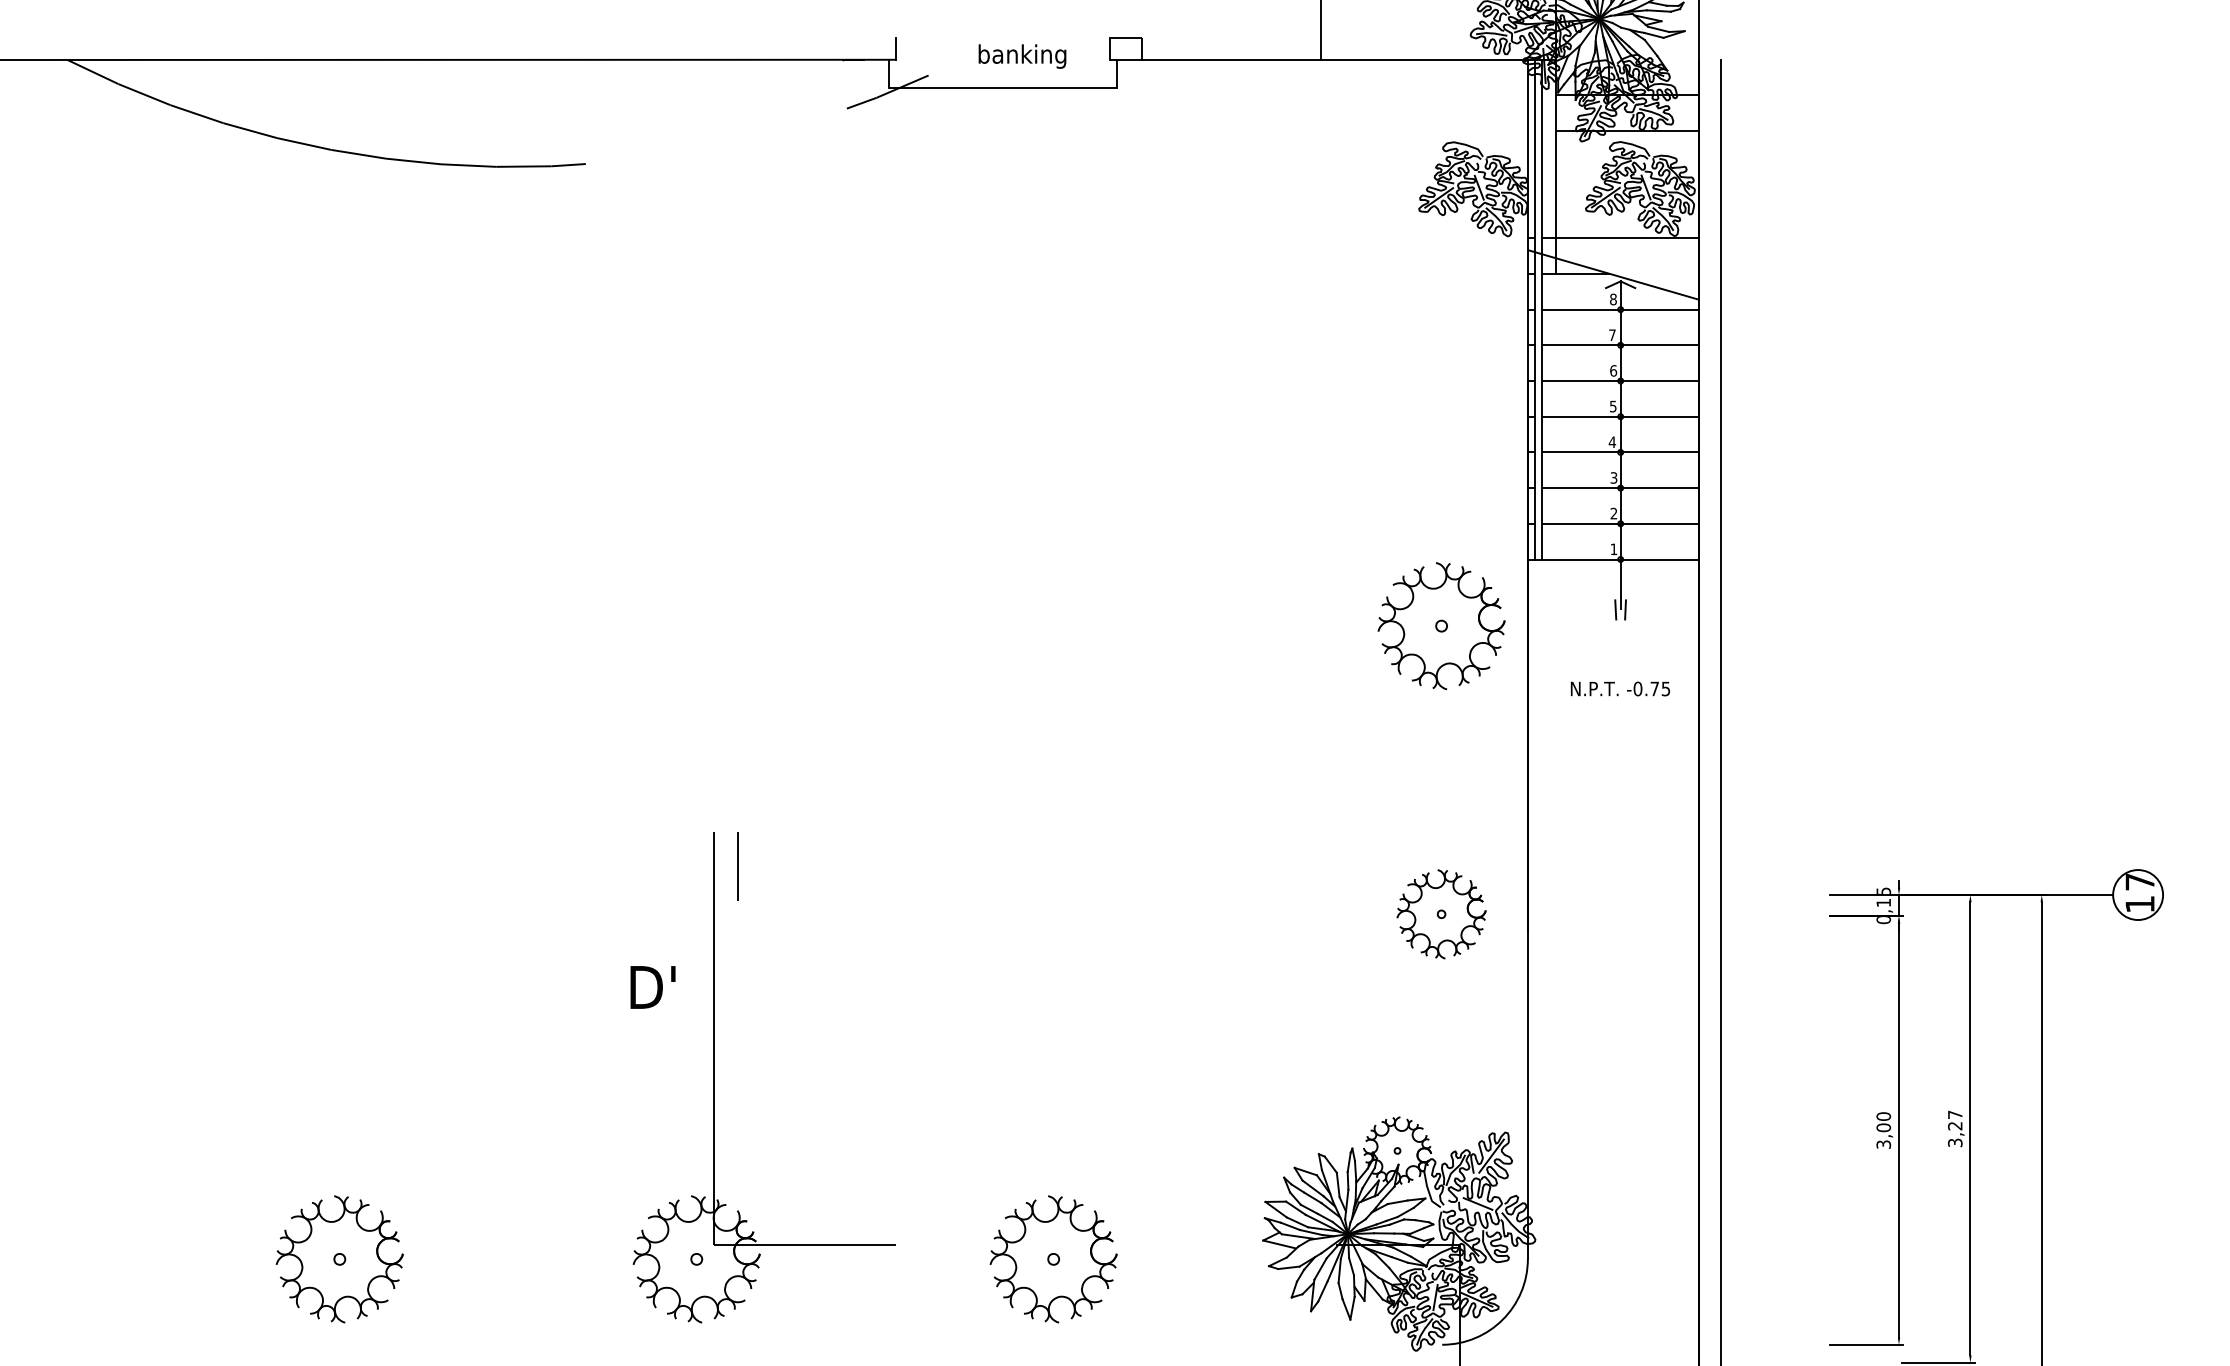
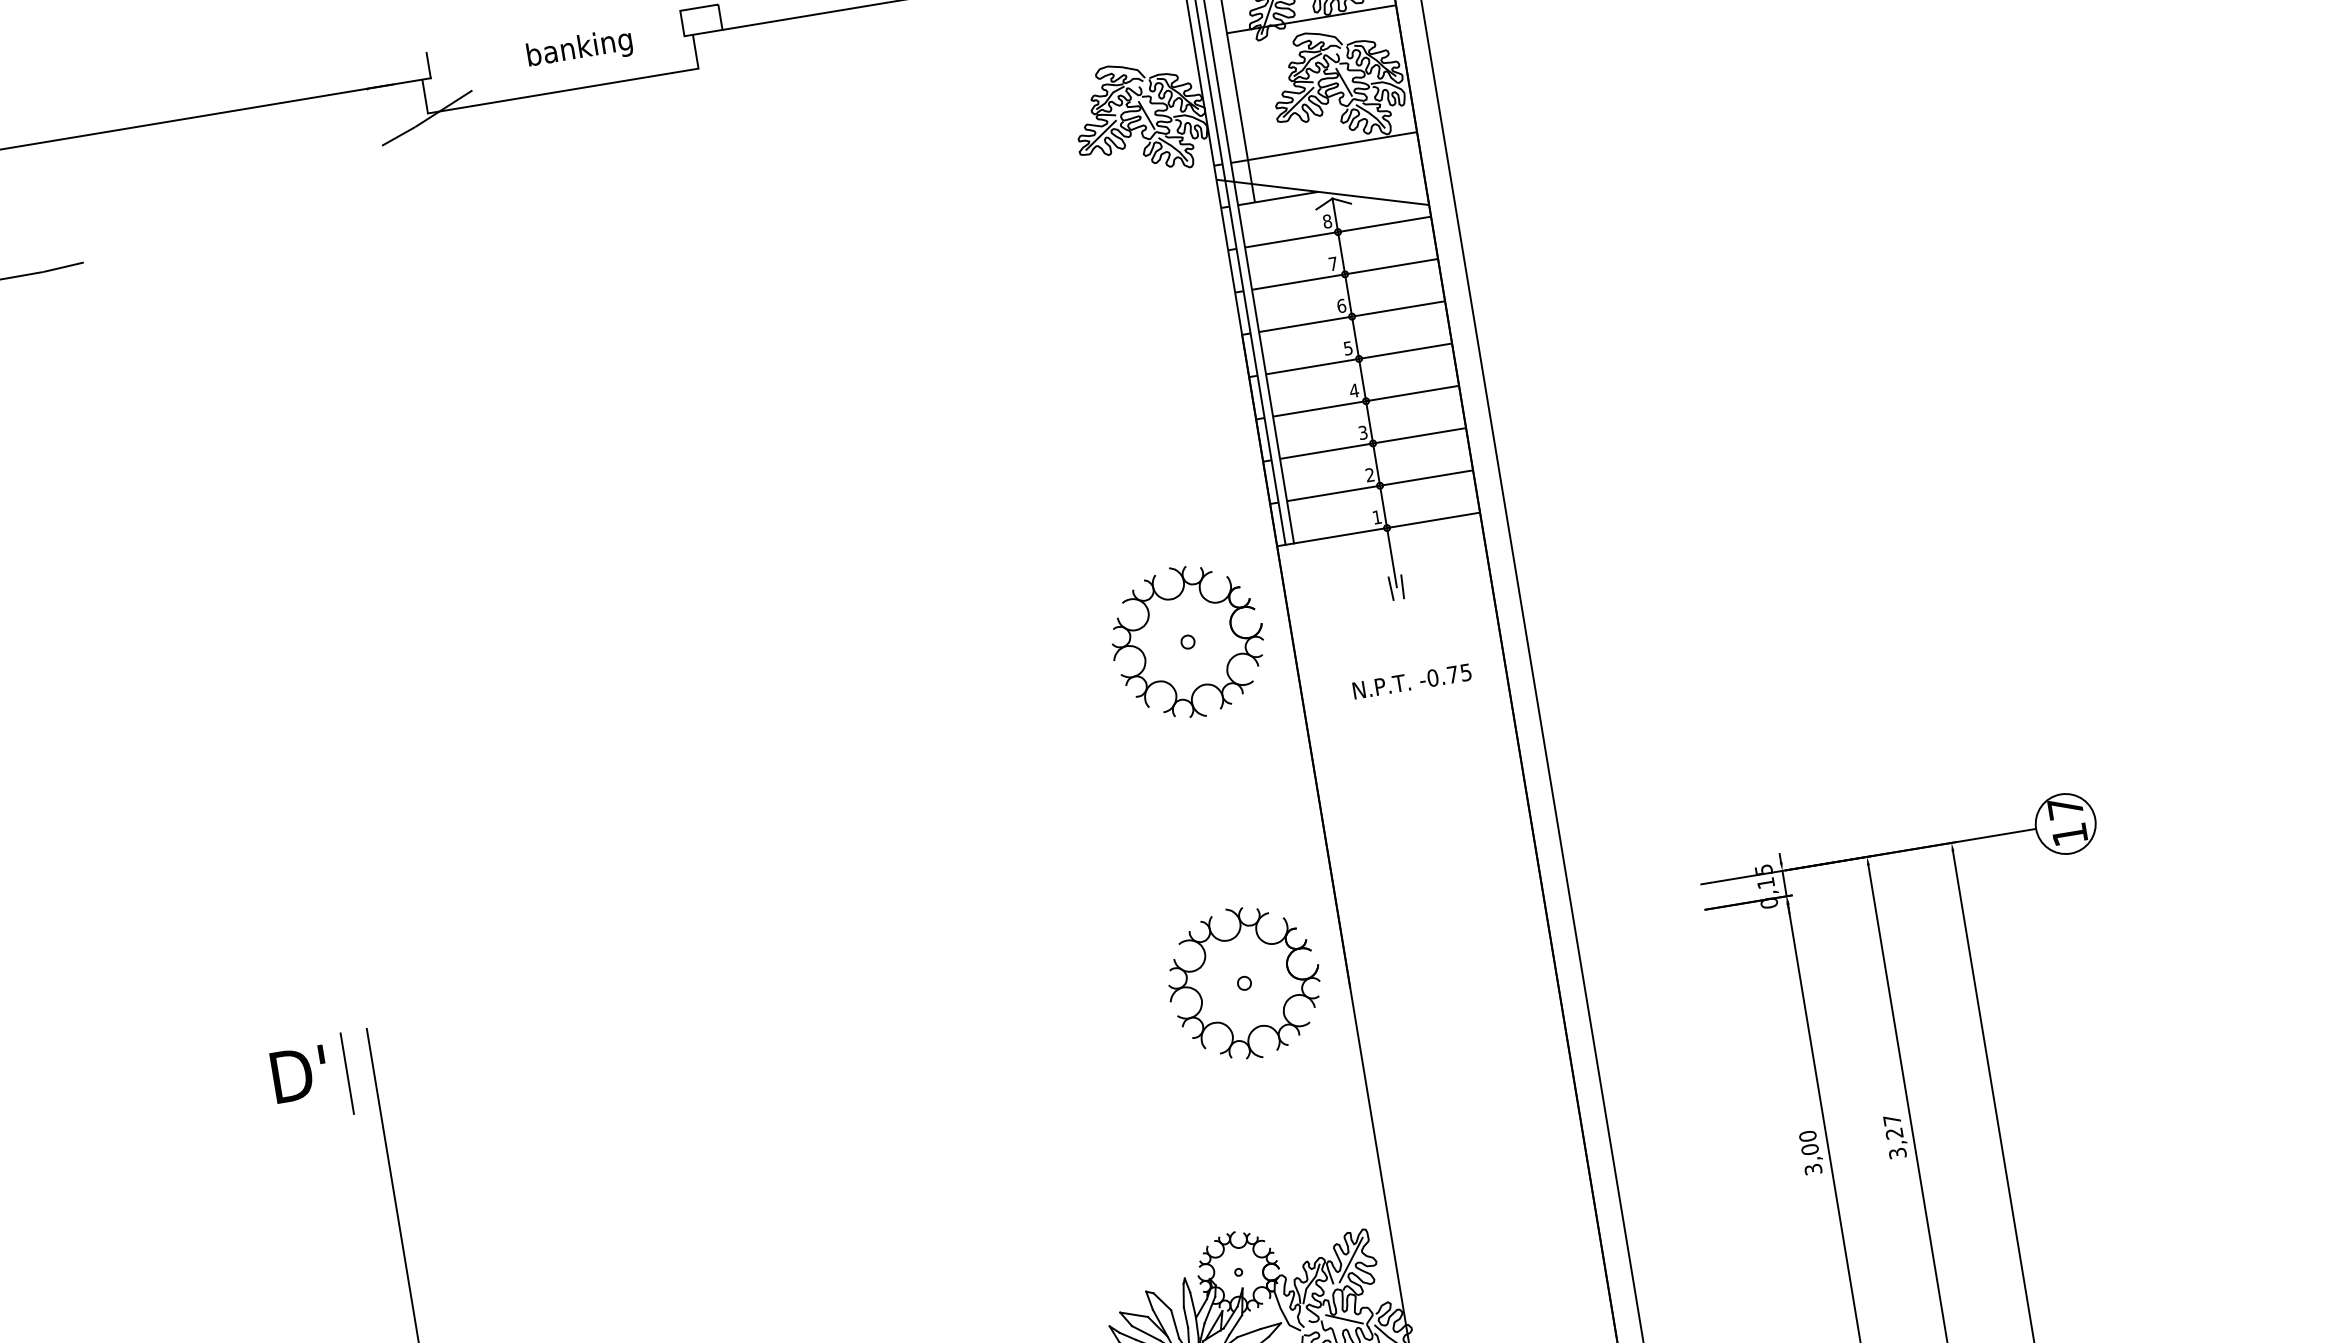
line: (737, 866) -> (346, 1073), moved
part: (1441, 914) -> (1244, 983), size x1.43
text: (652, 987) -> (299, 1074), moved

